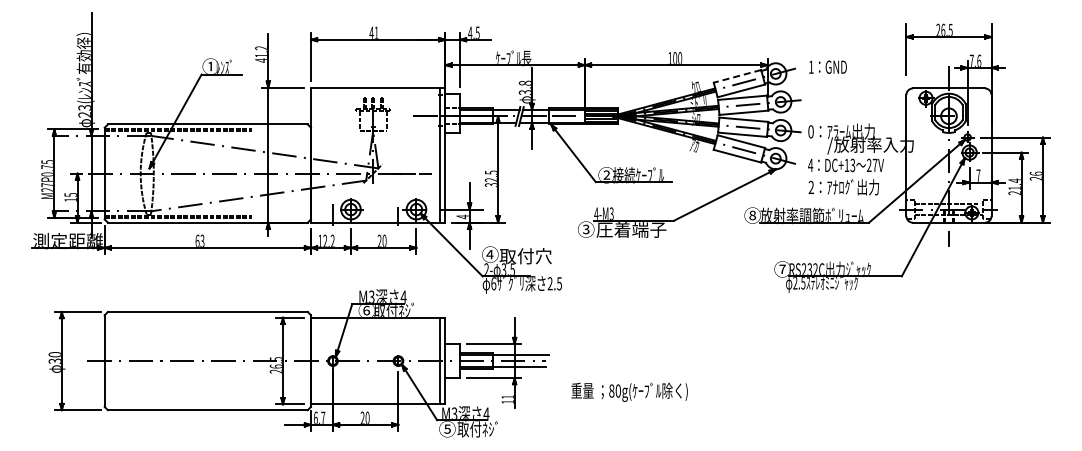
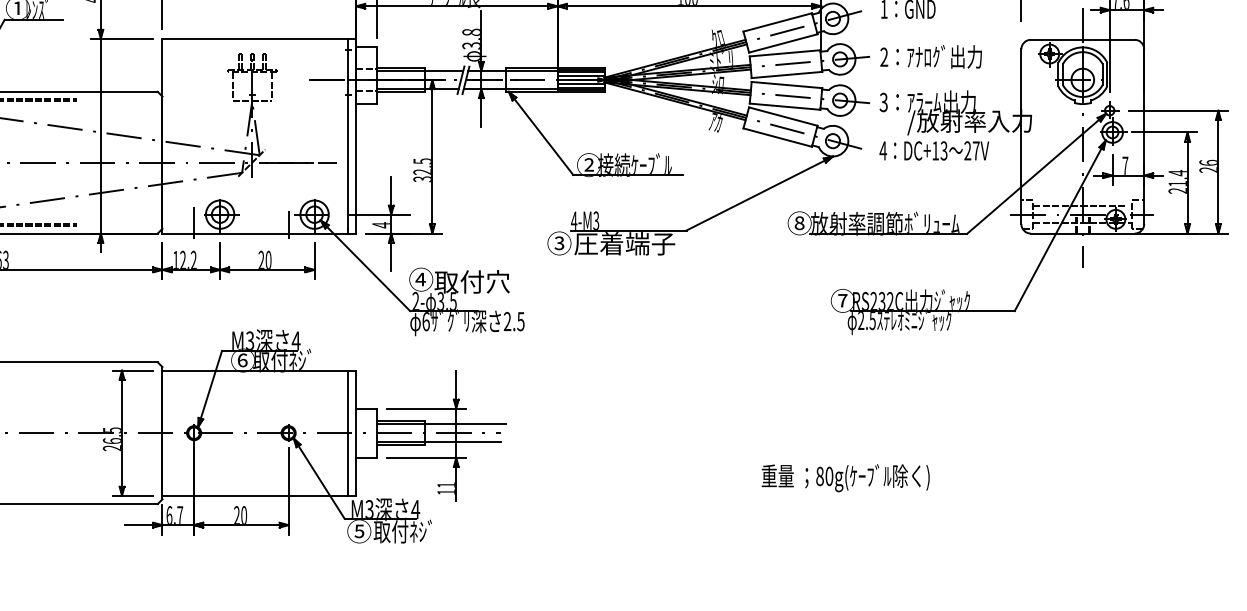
line: (737, 76) -> (777, 22), dashed -> solid
text: (810, 131) -> (883, 101), 0 -> 3
text: (843, 187) -> (930, 57), moved
text: (629, 391) -> (845, 477), moved

